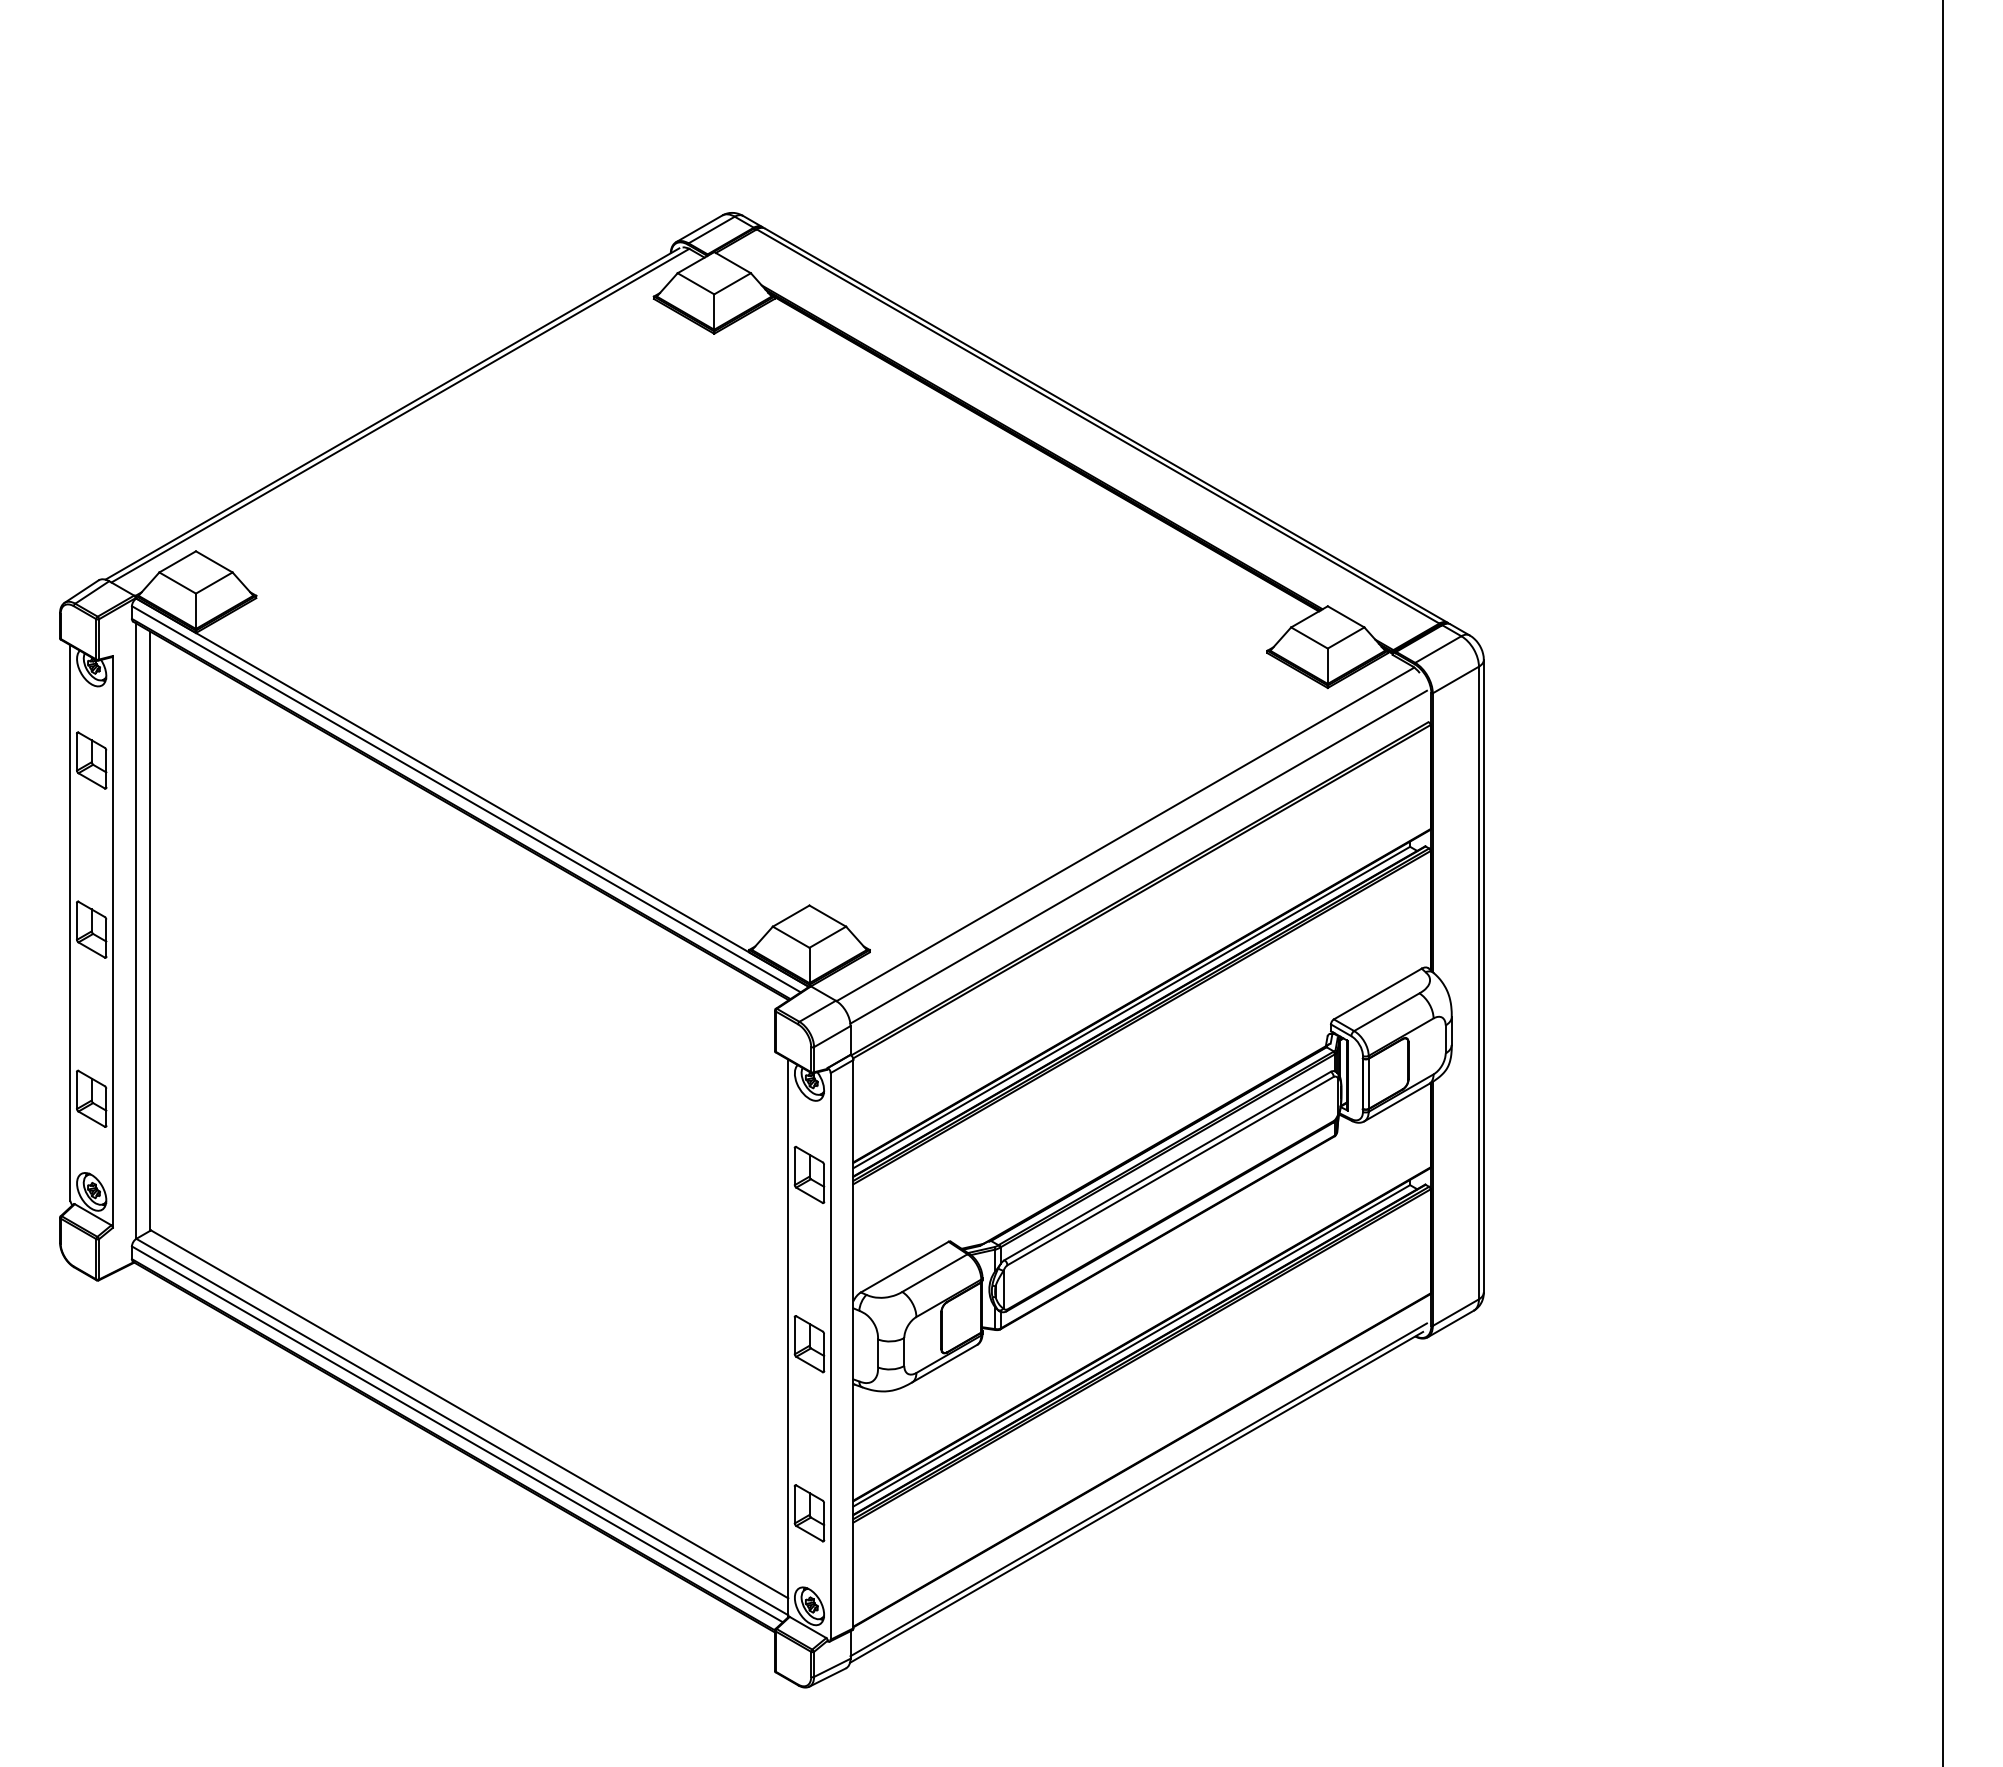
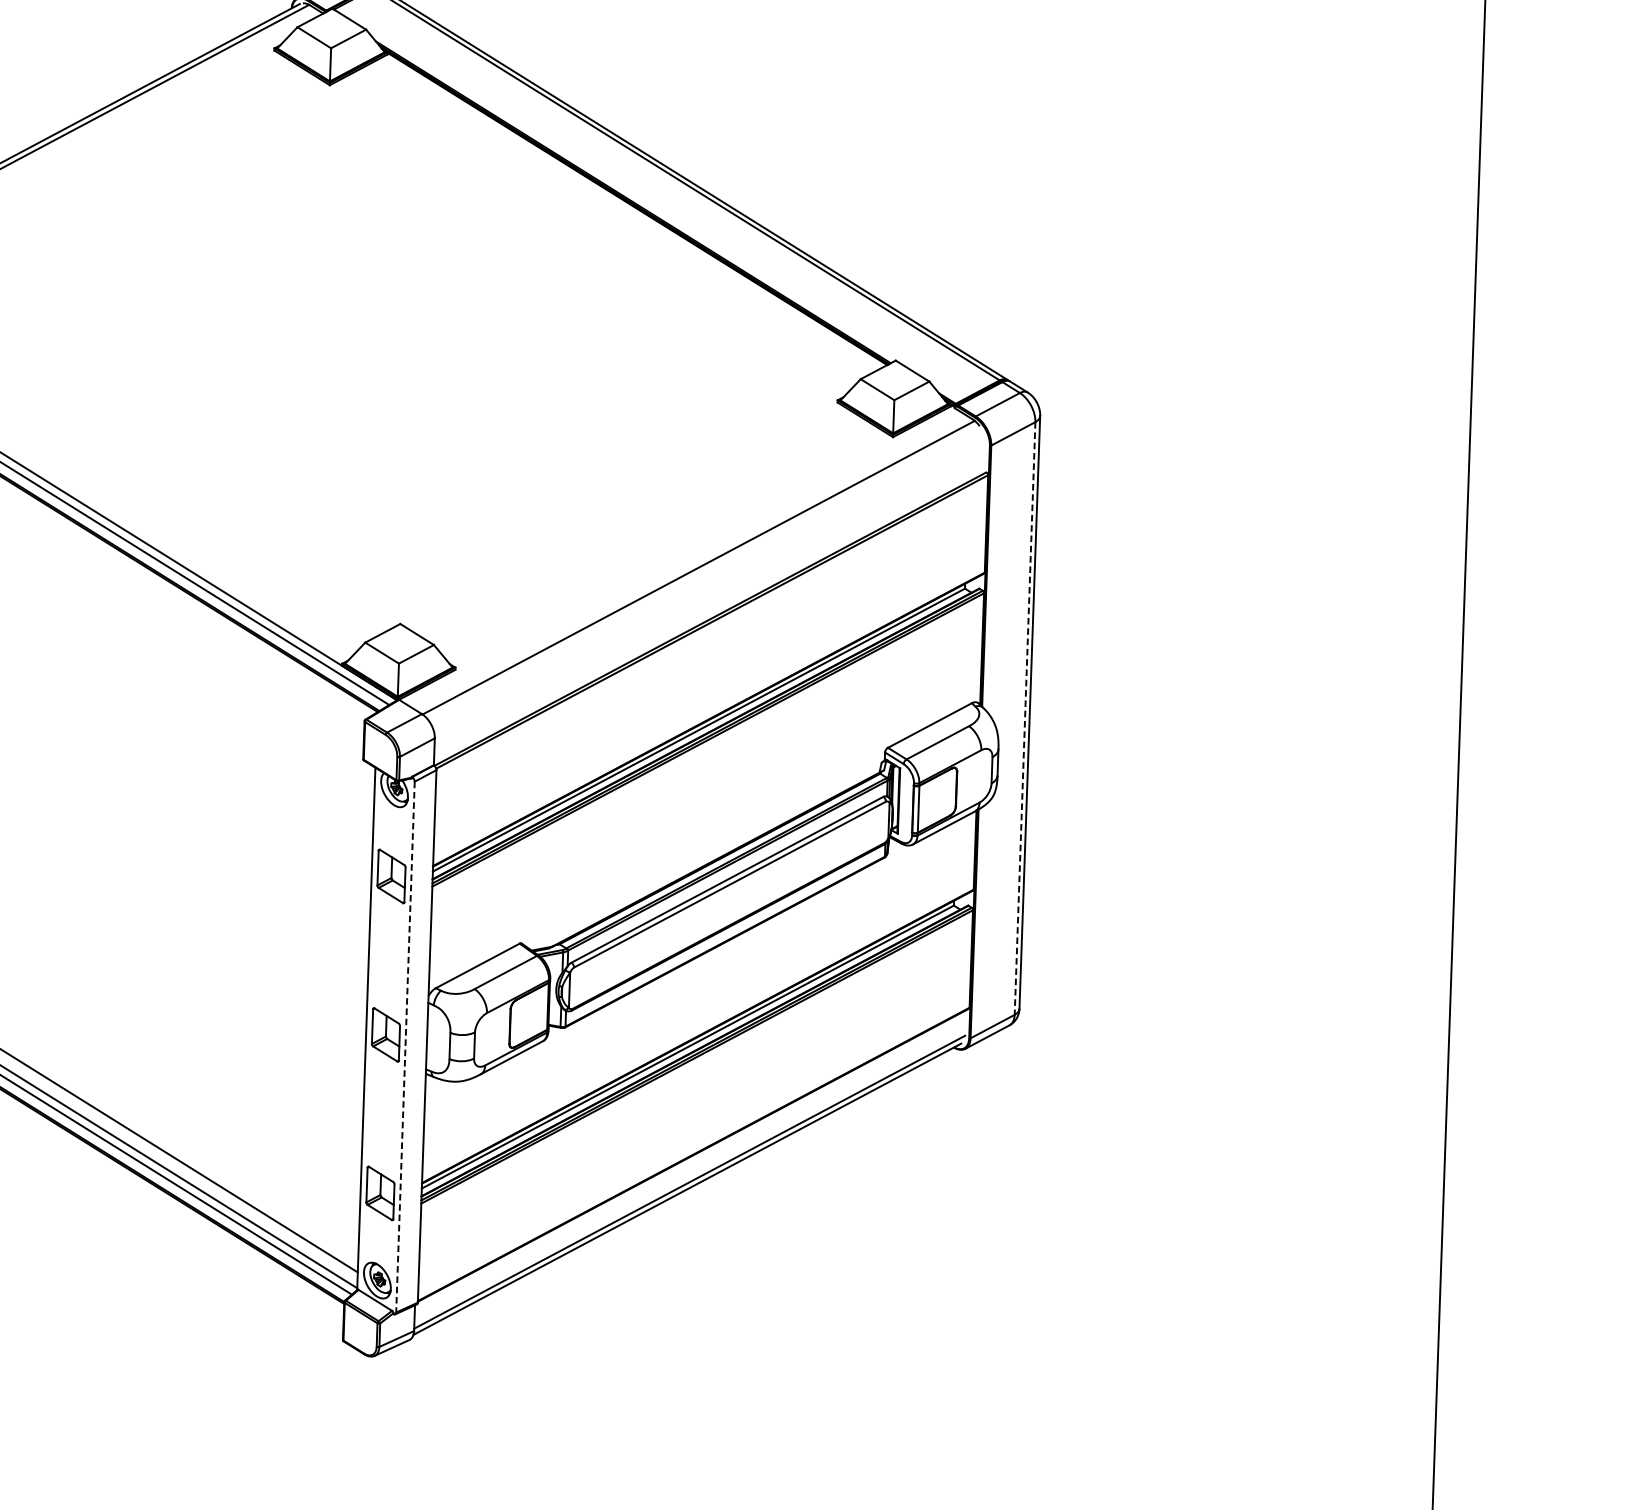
line: (1138, 856) -> (710, 588), removed
line: (1478, 983) -> (1024, 718), solid -> dashed
line: (830, 1356) -> (405, 1047), solid -> dashed

